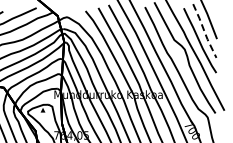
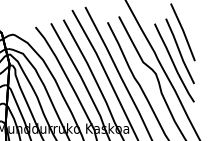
line: (204, 31) -> (179, 51), dashed -> solid

